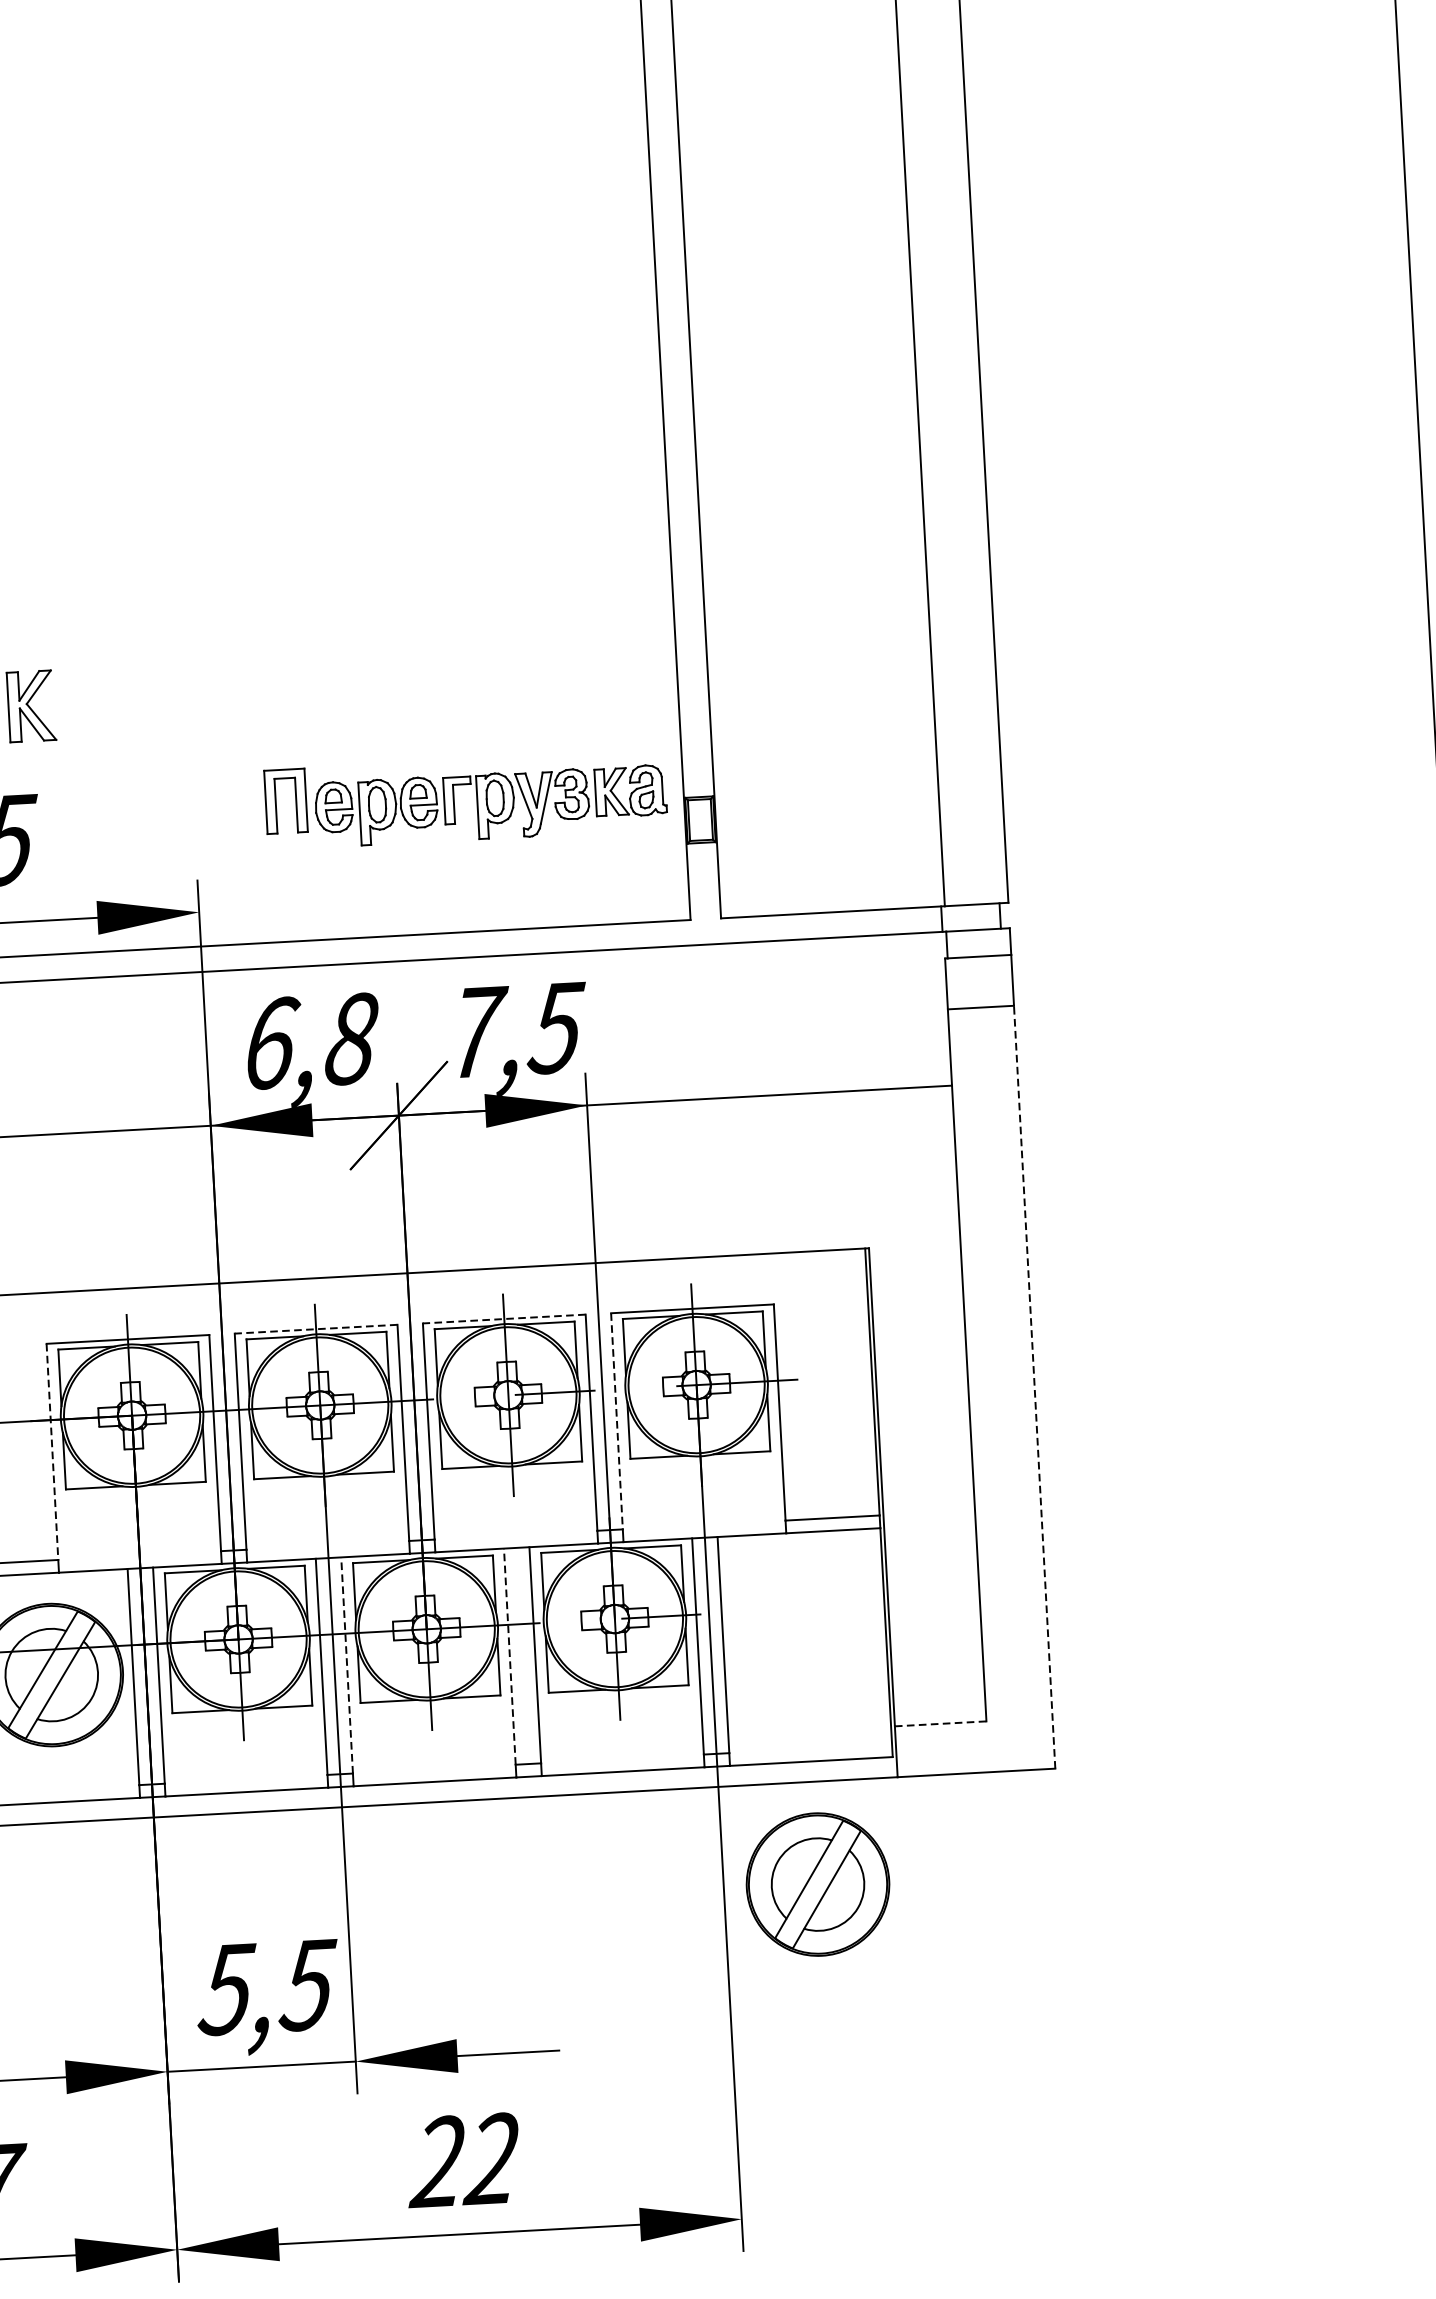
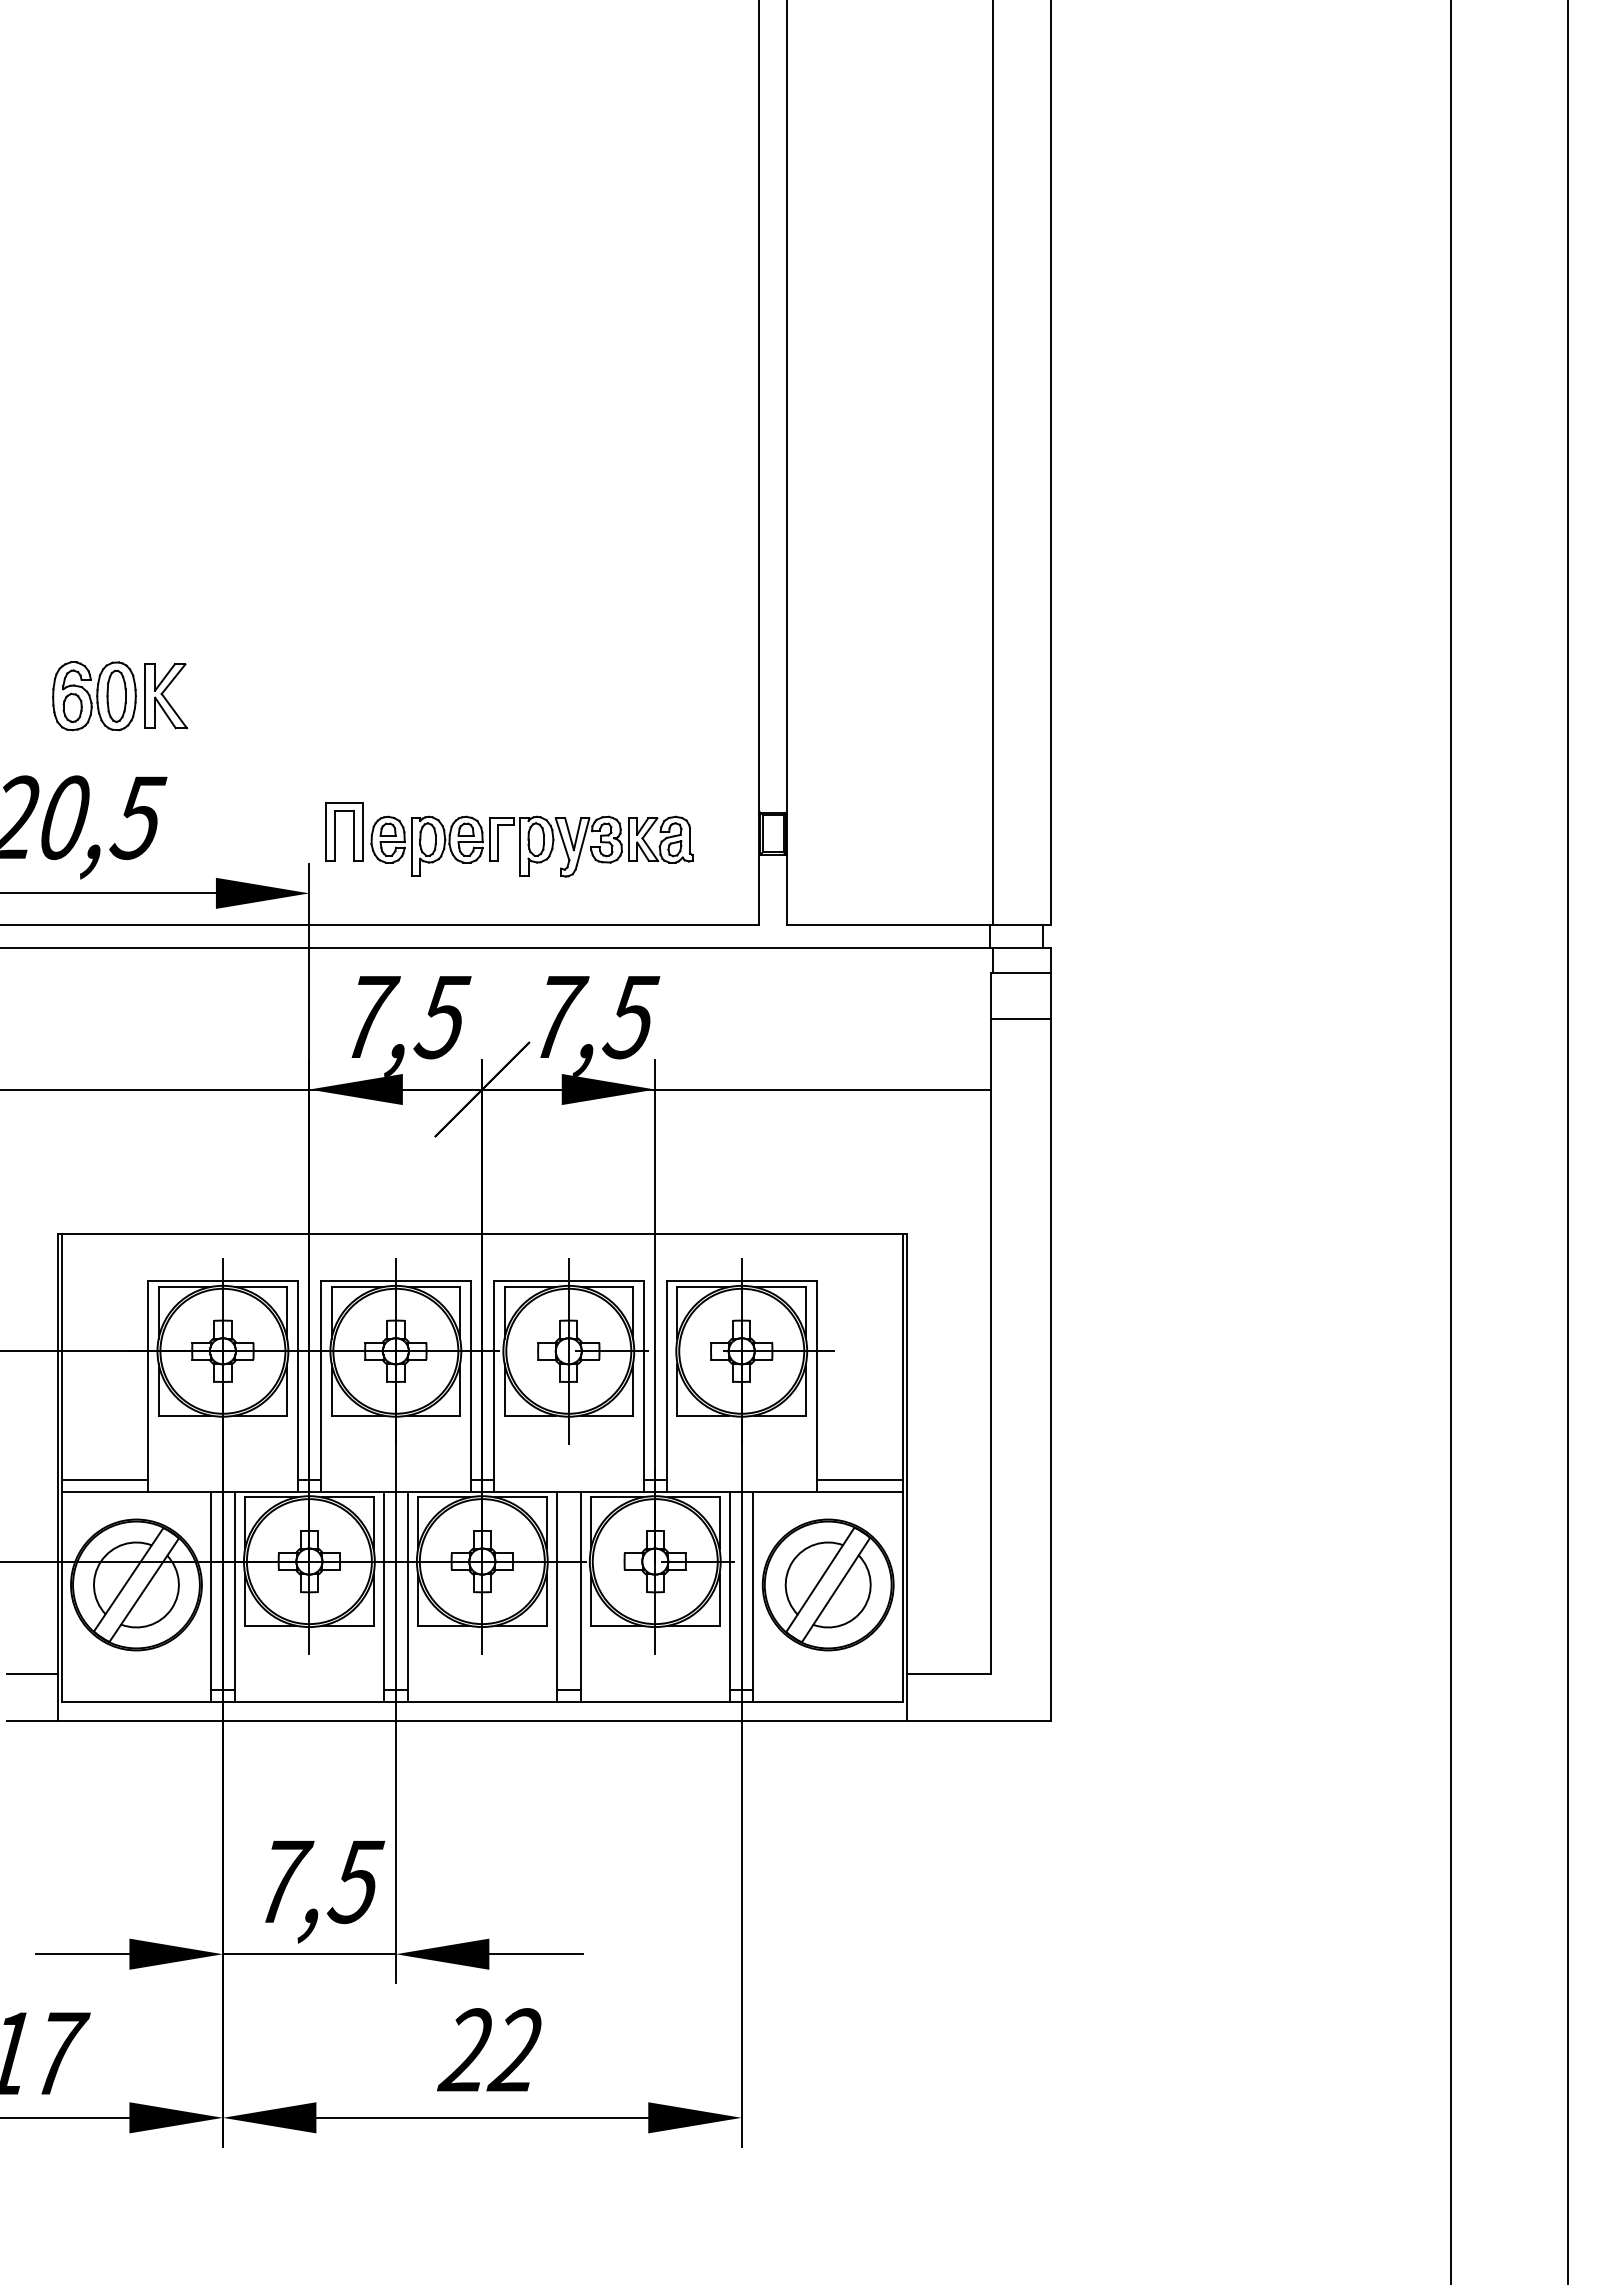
part: (476, 799) -> (519, 839), moved
text: (314, 1040) -> (408, 1016), 6,8 -> 7,5
line: (503, 1319) -> (568, 1281), dashed -> solid
line: (315, 1329) -> (395, 1281), dashed -> solid
line: (1034, 1386) -> (1051, 1369), dashed -> solid
line: (616, 1422) -> (666, 1381), dashed -> solid
line: (52, 1452) -> (148, 1381), dashed -> solid
line: (510, 1656) -> (557, 1590), dashed -> solid
line: (347, 1665) -> (407, 1590), dashed -> solid
line: (941, 1723) -> (949, 1673), dashed -> solid
part: (817, 1884) -> (827, 1584), moved
text: (229, 1990) -> (283, 1882), 5,5 -> 7,5

